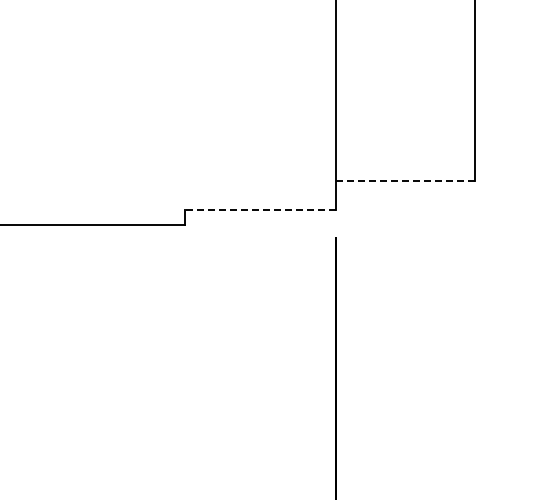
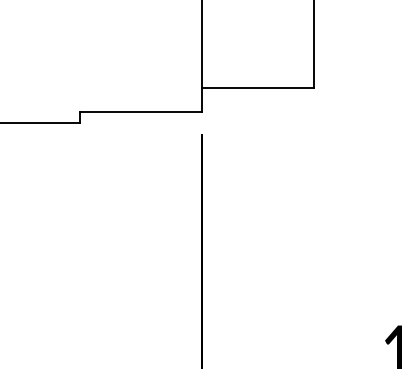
line: (405, 180) -> (257, 87), dashed -> solid
line: (260, 209) -> (140, 111), dashed -> solid

